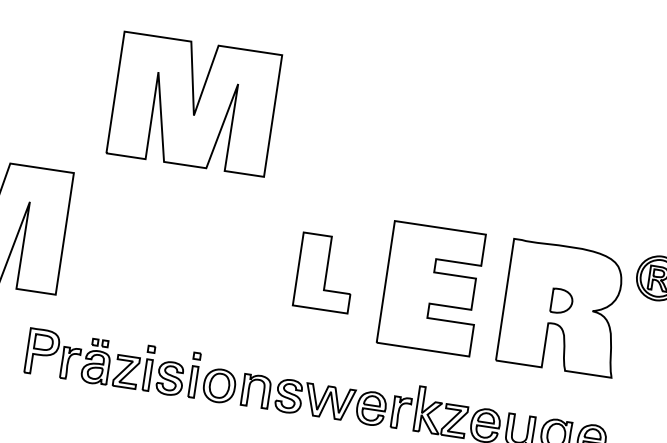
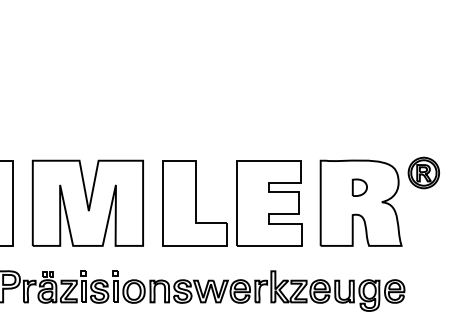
part: (193, 102) -> (87, 202), moved
part: (324, 273) -> (194, 203), size x1.67
part: (561, 301) -> (359, 187), moved

